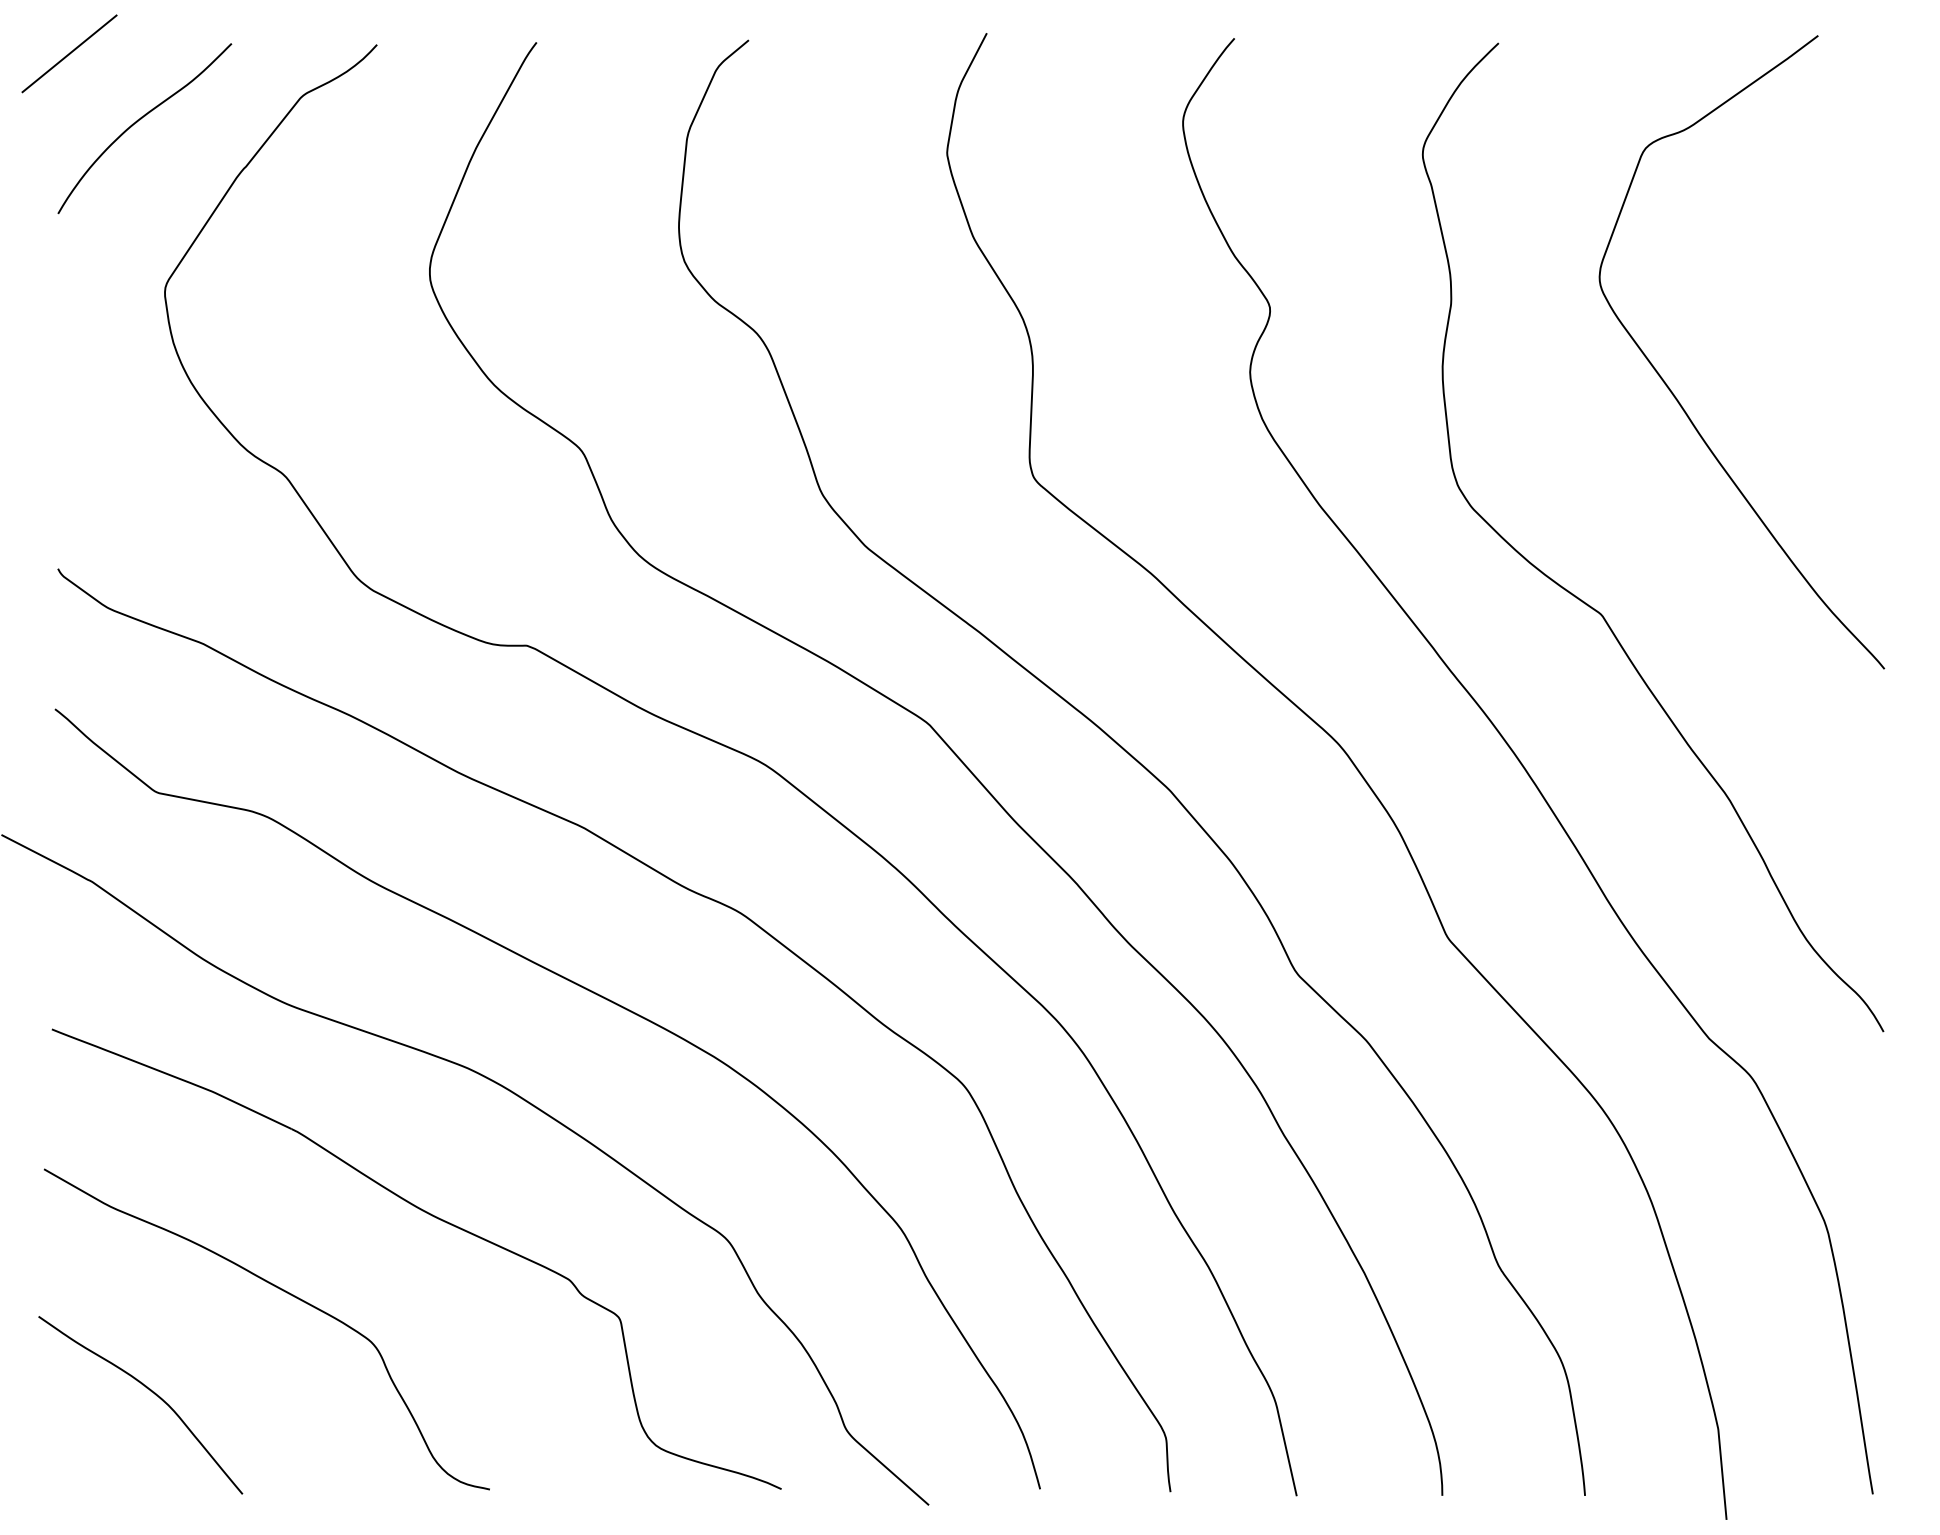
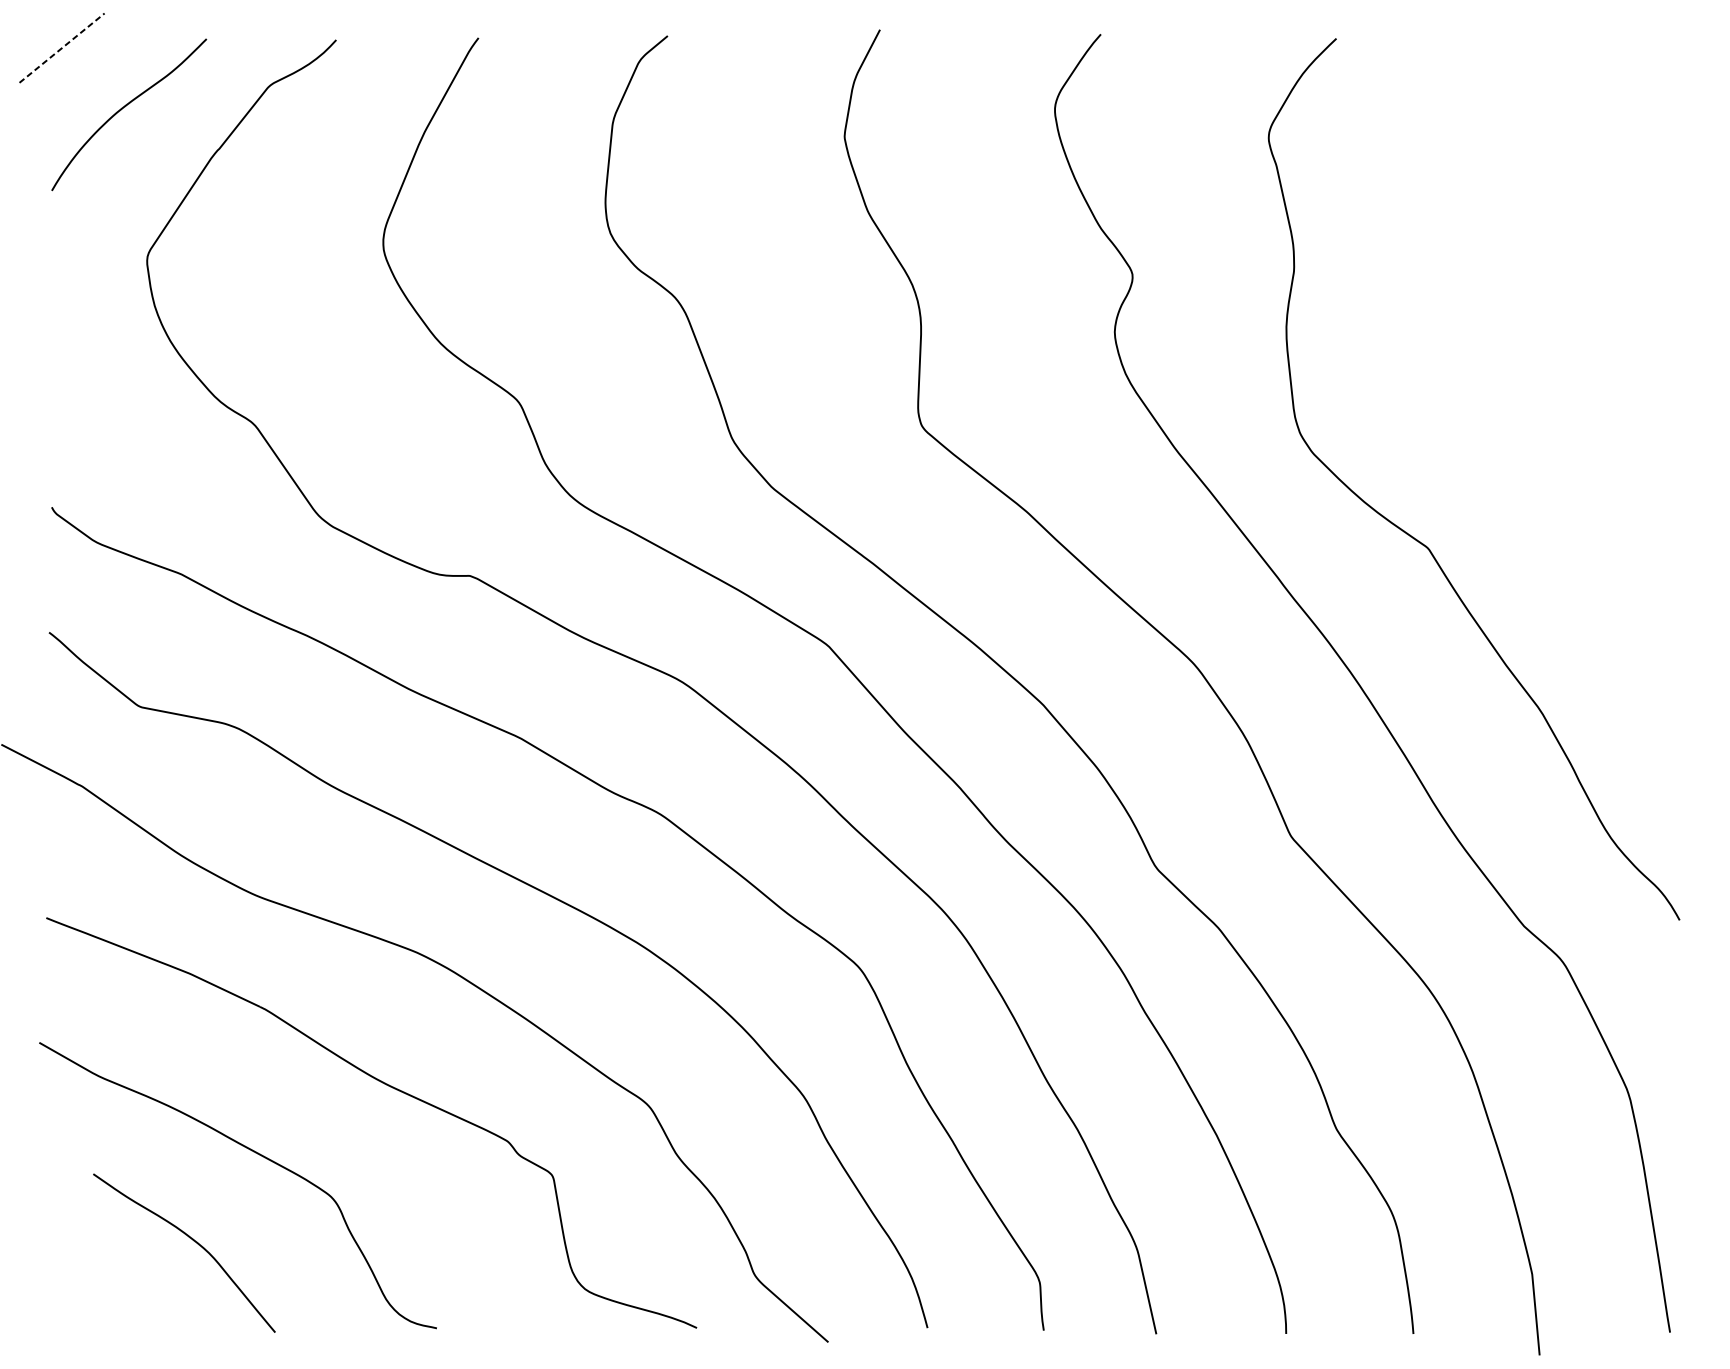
line: (69, 53) -> (62, 47), solid -> dashed
curve: (1675, 395) -> (1494, 352), removed
curve: (151, 1392) -> (193, 1241), moved

